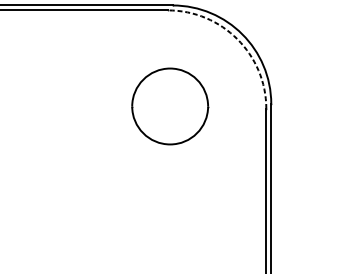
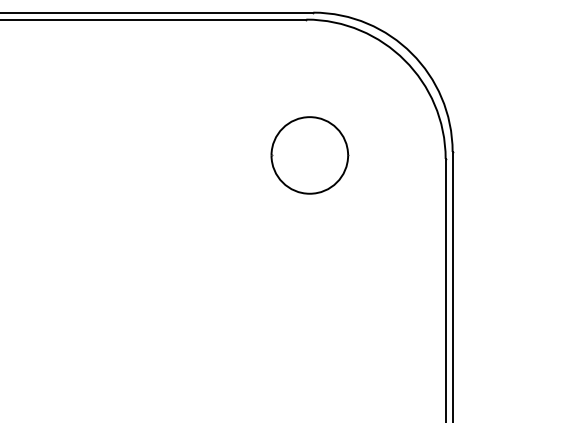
arc: (237, 39) -> (404, 60), dashed -> solid
part: (169, 106) -> (309, 155), size x0.71

